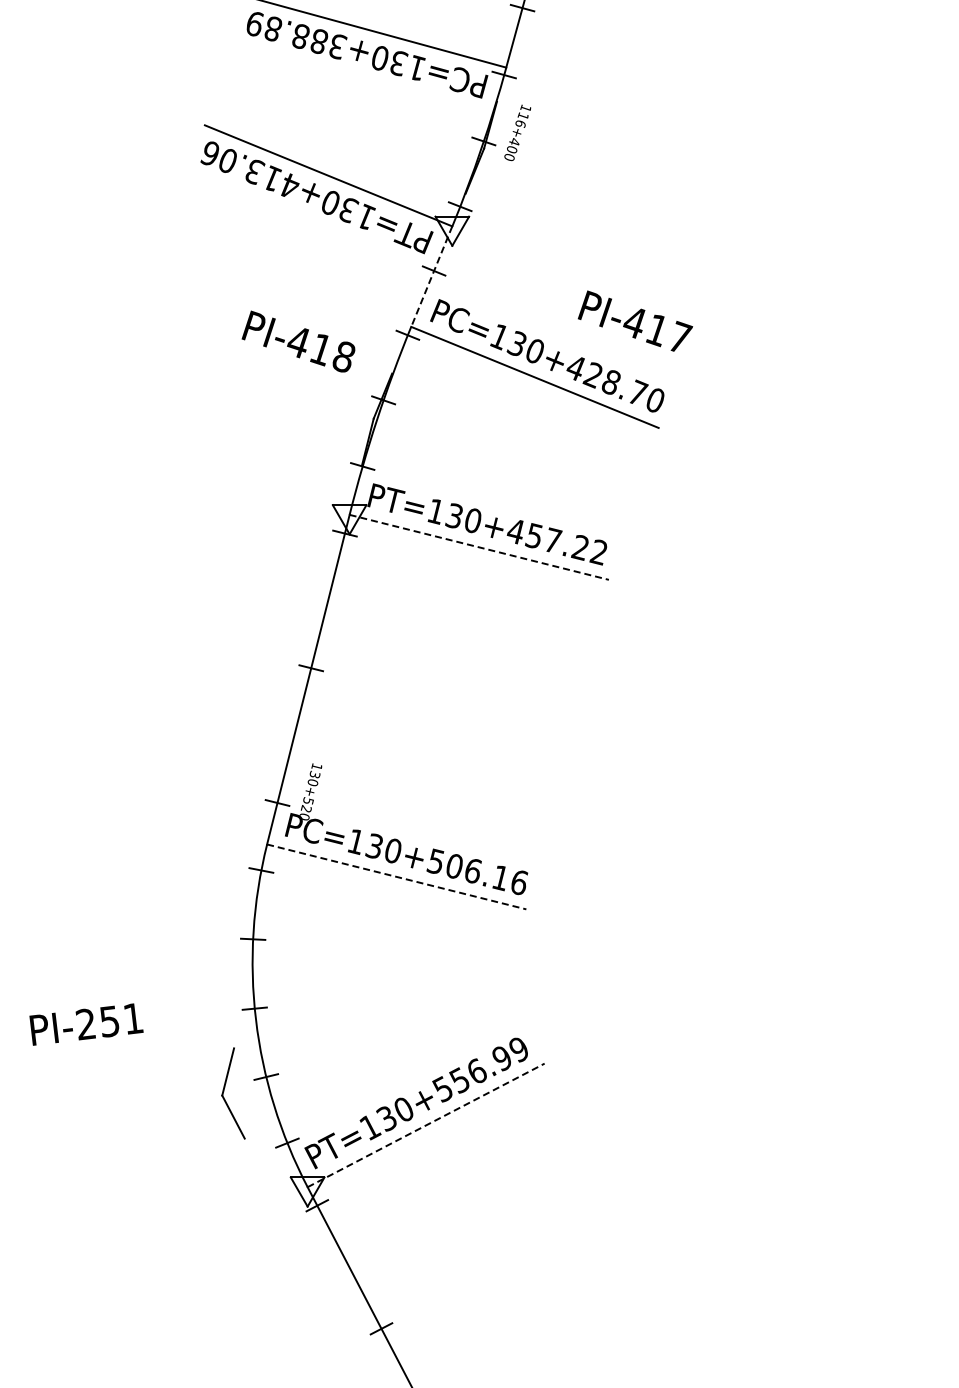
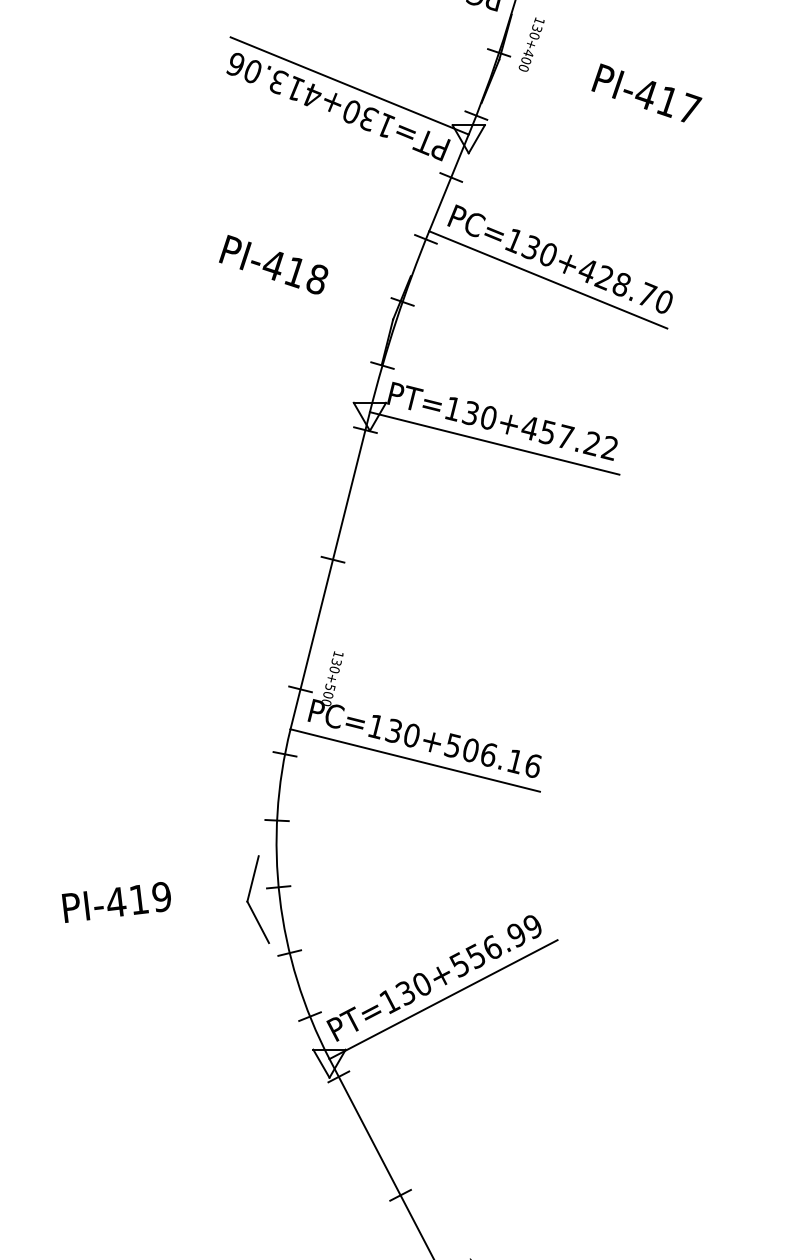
text: (521, 119) -> (535, 31), 116+400 -> 130+400
line: (431, 277) -> (448, 183), dashed -> solid
text: (635, 320) -> (646, 92), moved
text: (298, 341) -> (273, 264), moved
line: (479, 547) -> (494, 443), dashed -> solid
text: (305, 808) -> (327, 694), 130+520 -> 130+500
line: (396, 876) -> (415, 760), dashed -> solid
text: (109, 1021) -> (138, 899), PI-251 -> PI-419
part: (224, 1091) -> (249, 897), moved
line: (426, 1125) -> (443, 999), dashed -> solid

